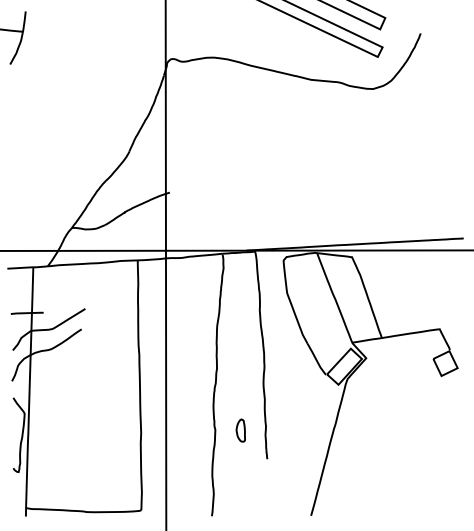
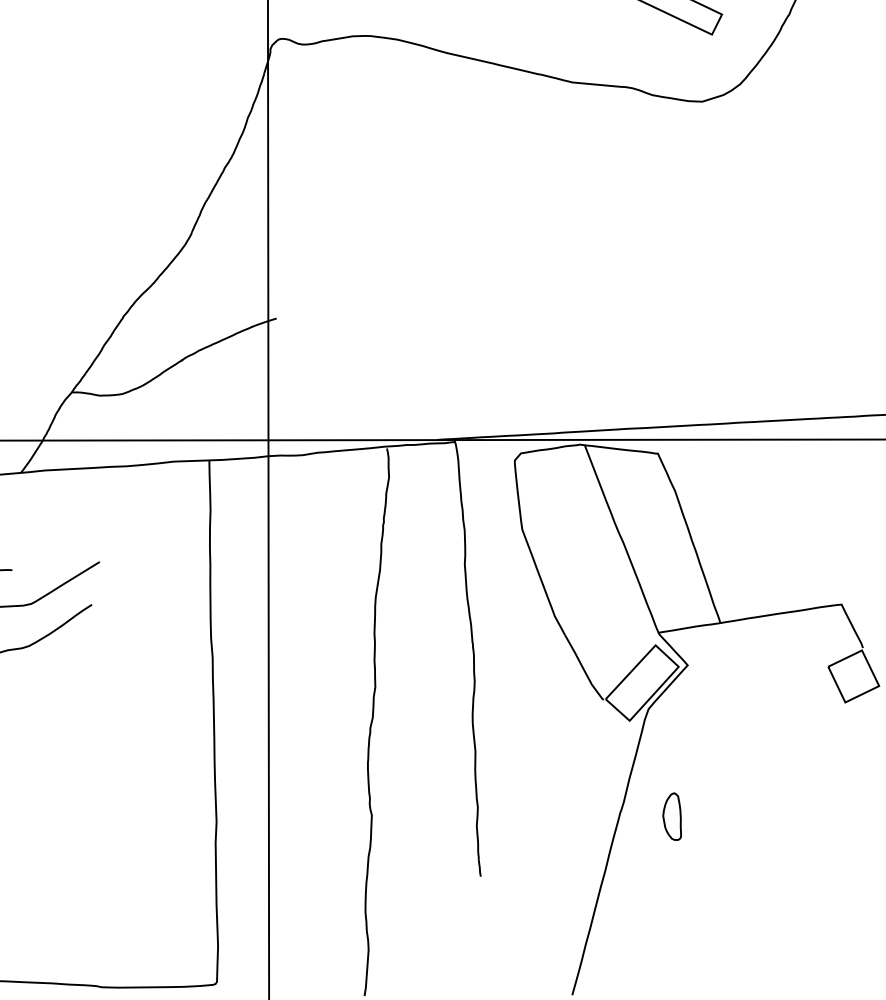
part: (240, 430) -> (671, 816), moved

